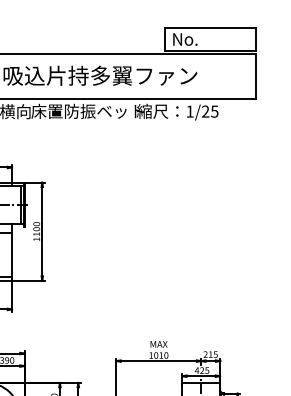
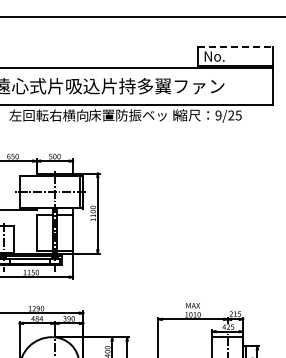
line: (210, 28) -> (235, 47), solid -> dashed
text: (190, 111) -> (218, 115), 1/25 -> 9/25

